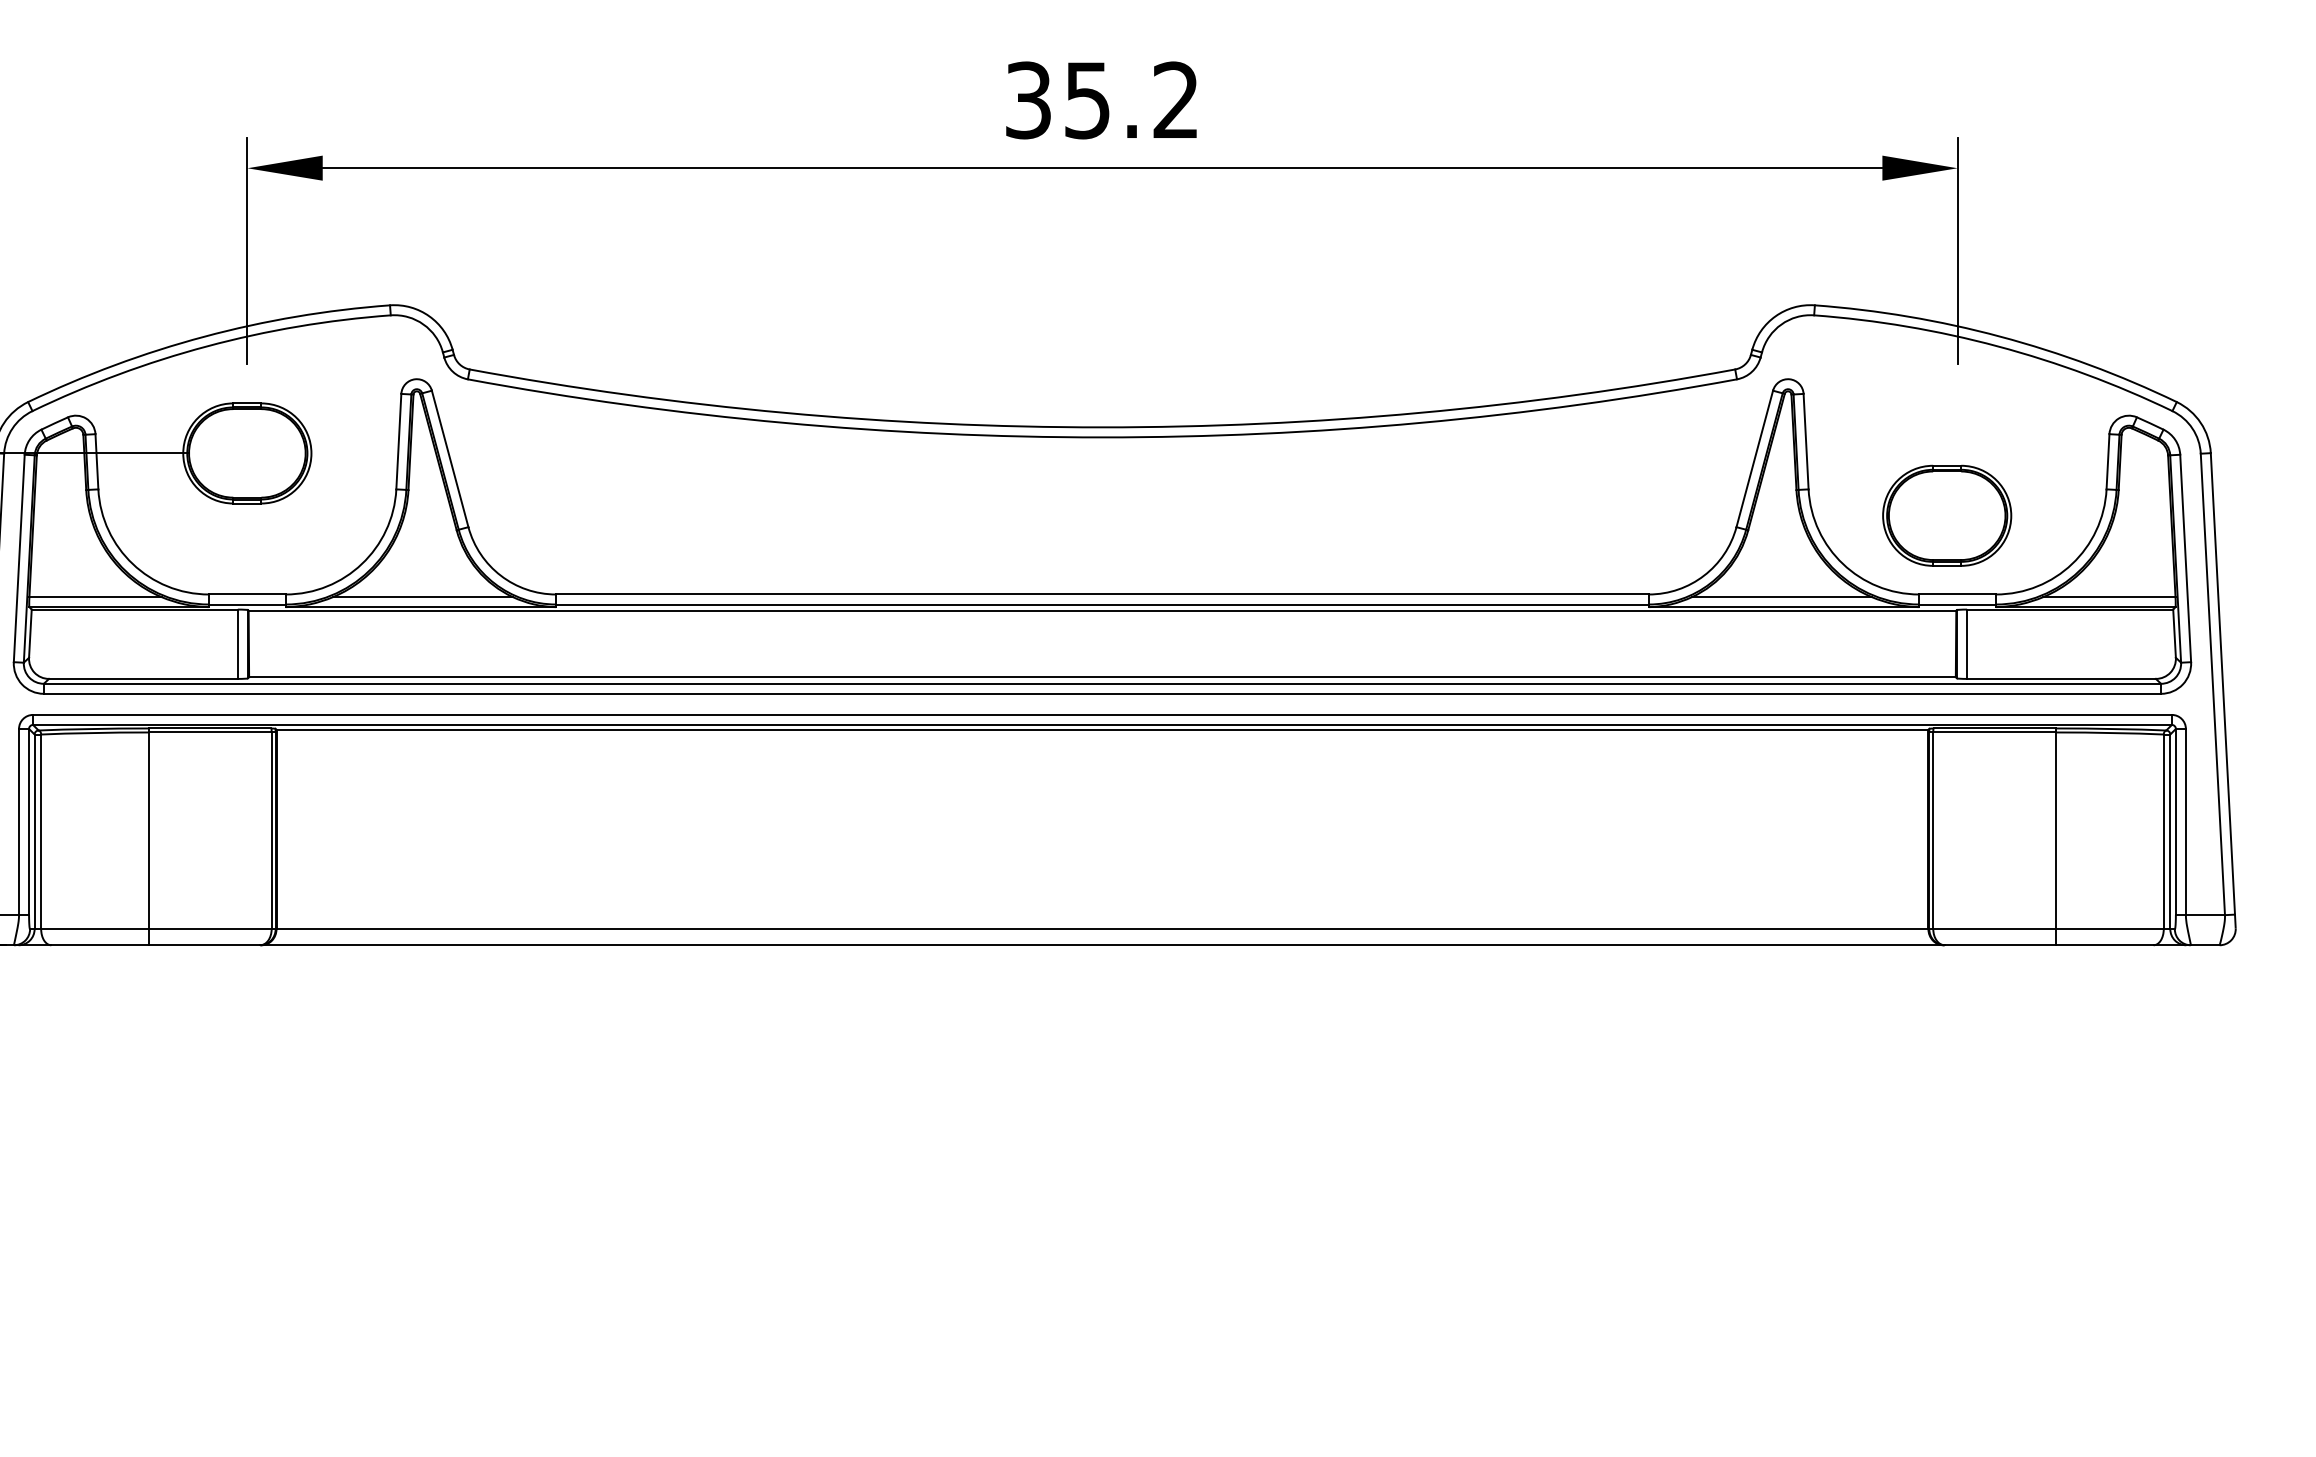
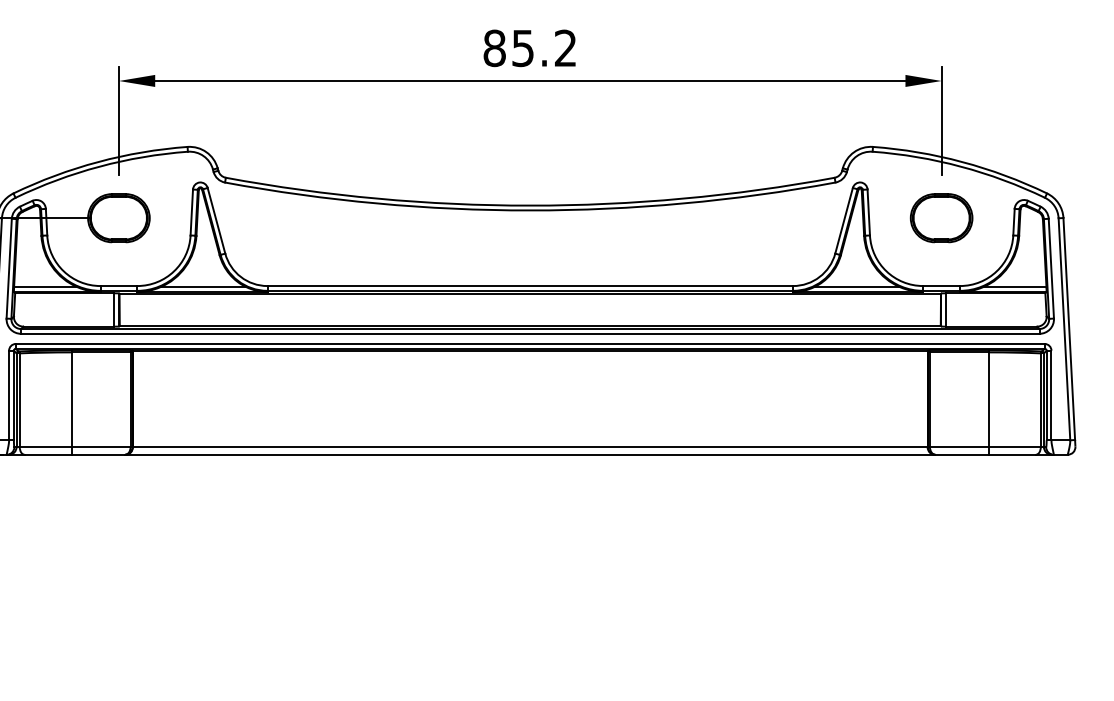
text: (1028, 100) -> (494, 48), 35.2 -> 85.2
part: (1946, 516) -> (941, 218), moved

